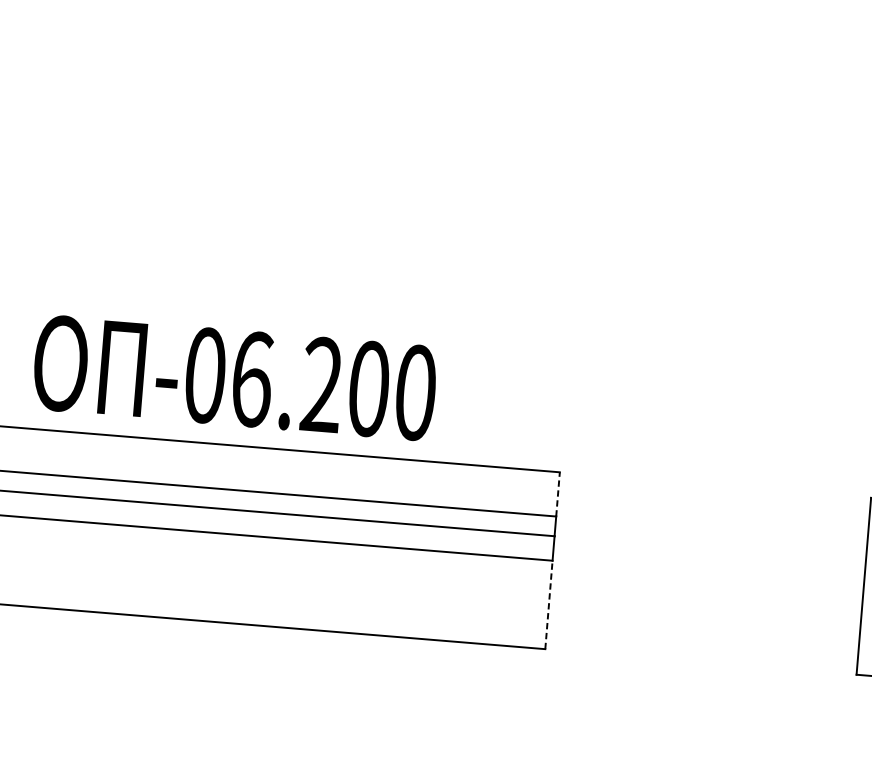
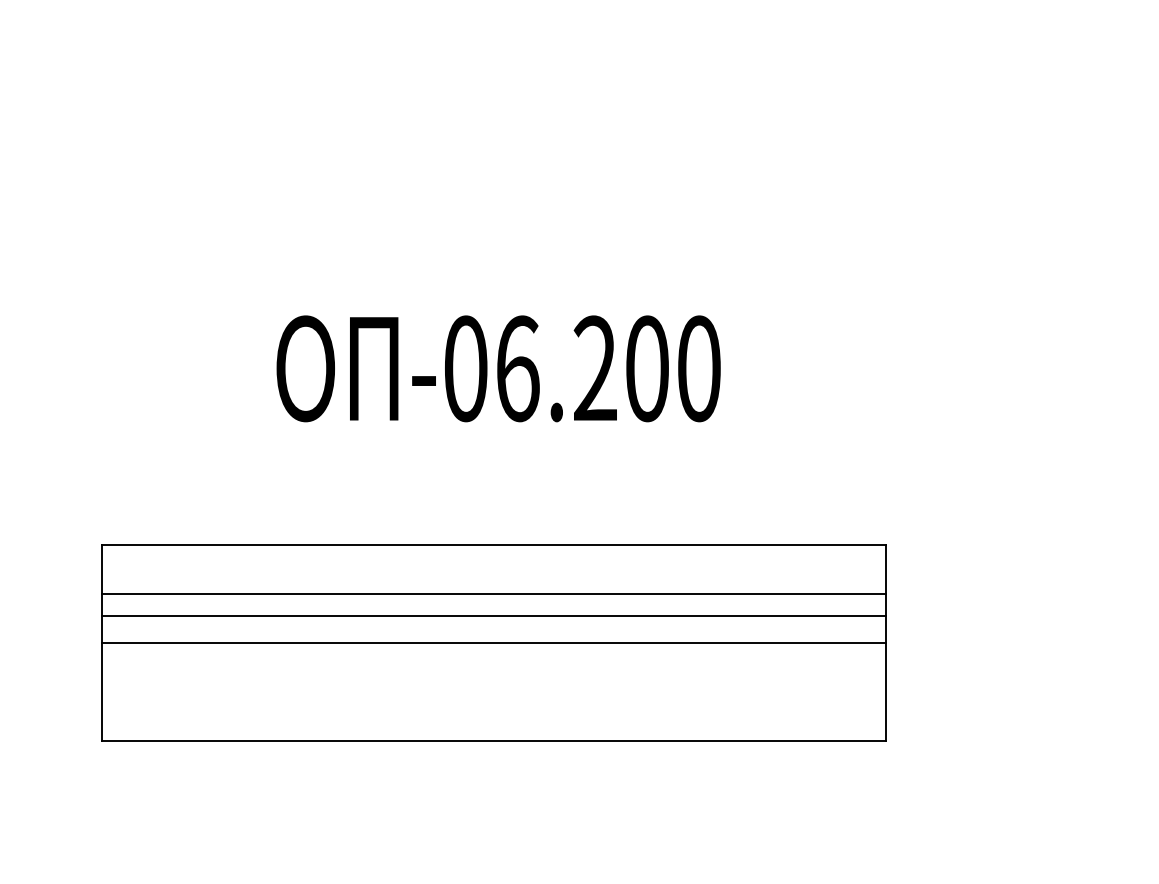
text: (234, 377) -> (498, 368), moved
line: (558, 494) -> (886, 569), dashed -> solid
line: (549, 604) -> (886, 691), dashed -> solid

